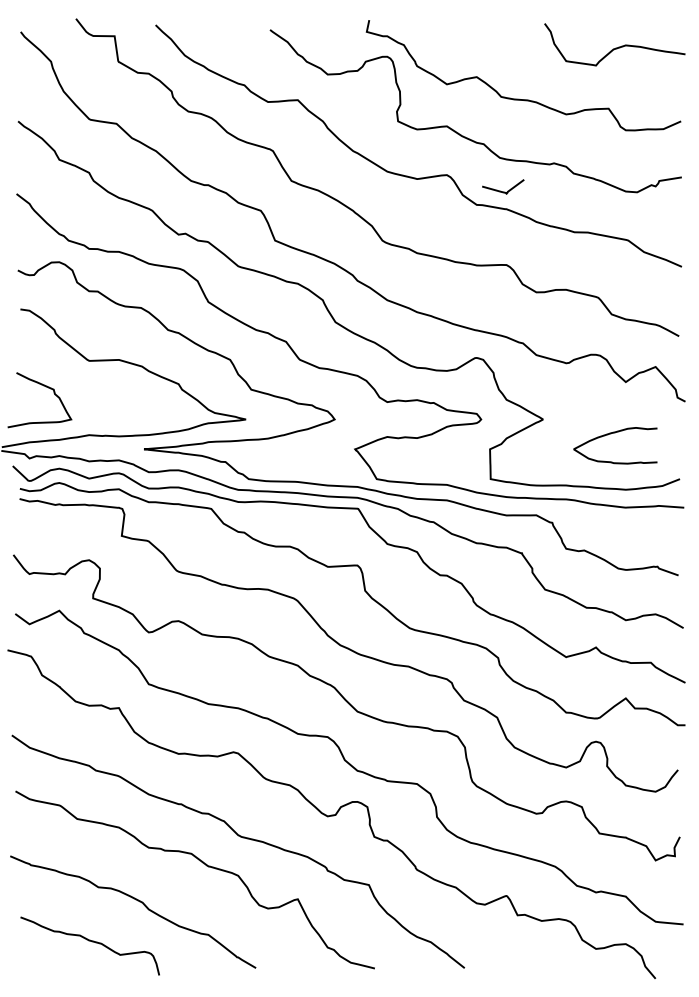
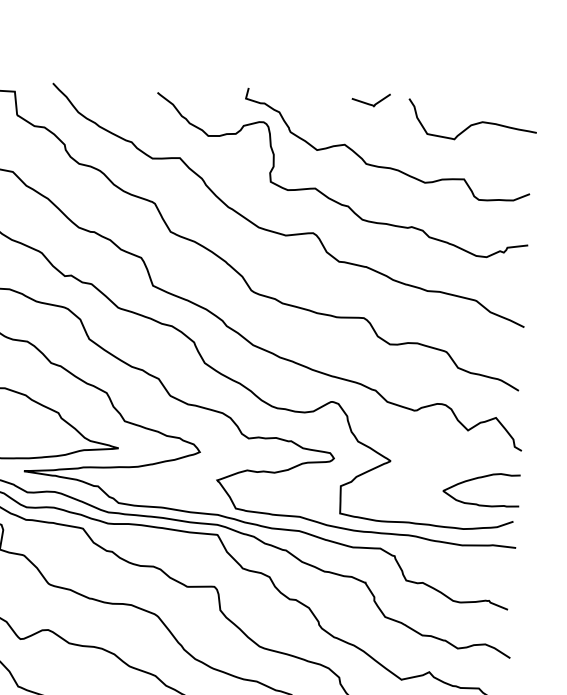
curve: (500, 190) -> (368, 103), moved
curve: (611, 434) -> (478, 479), moved

